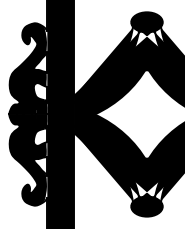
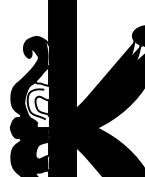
fill: (34, 91) -> (36, 105), removed

